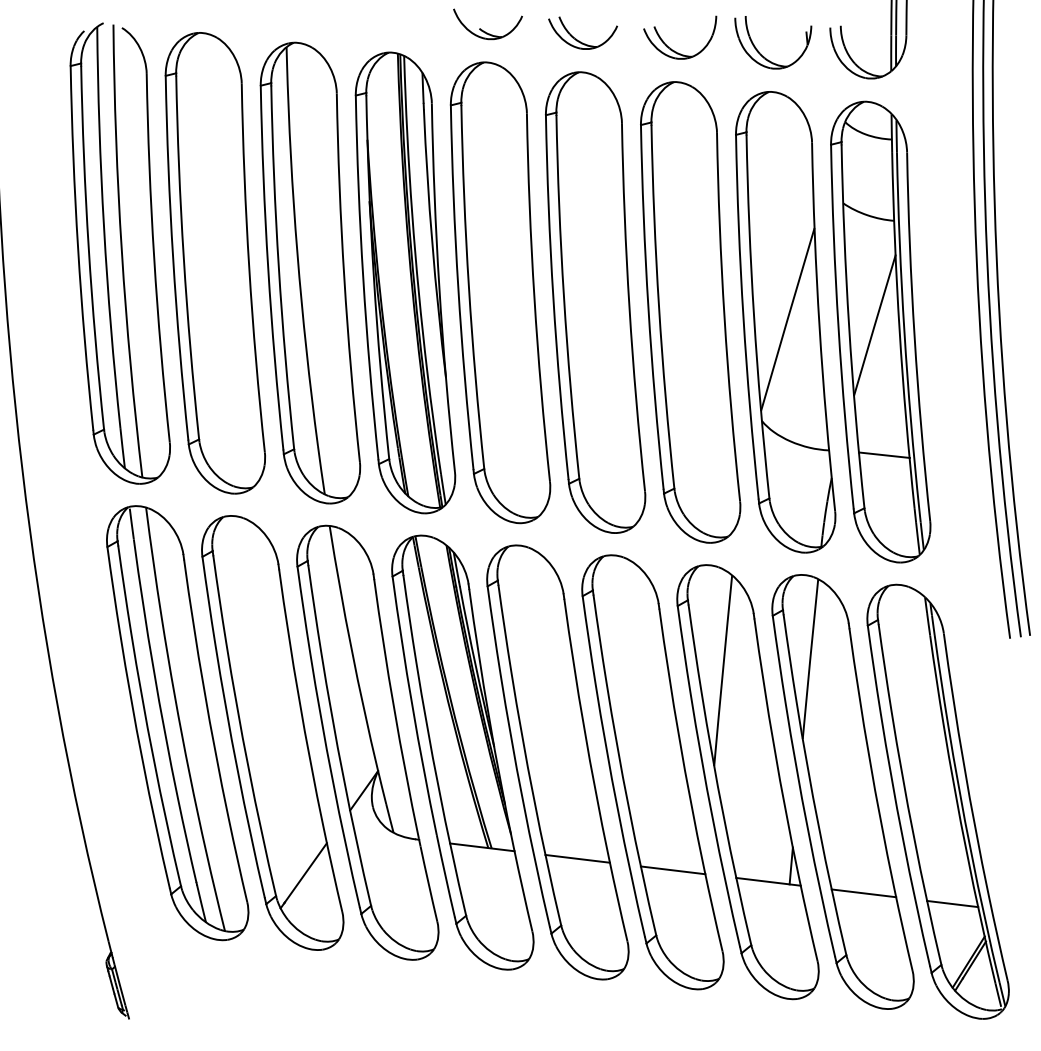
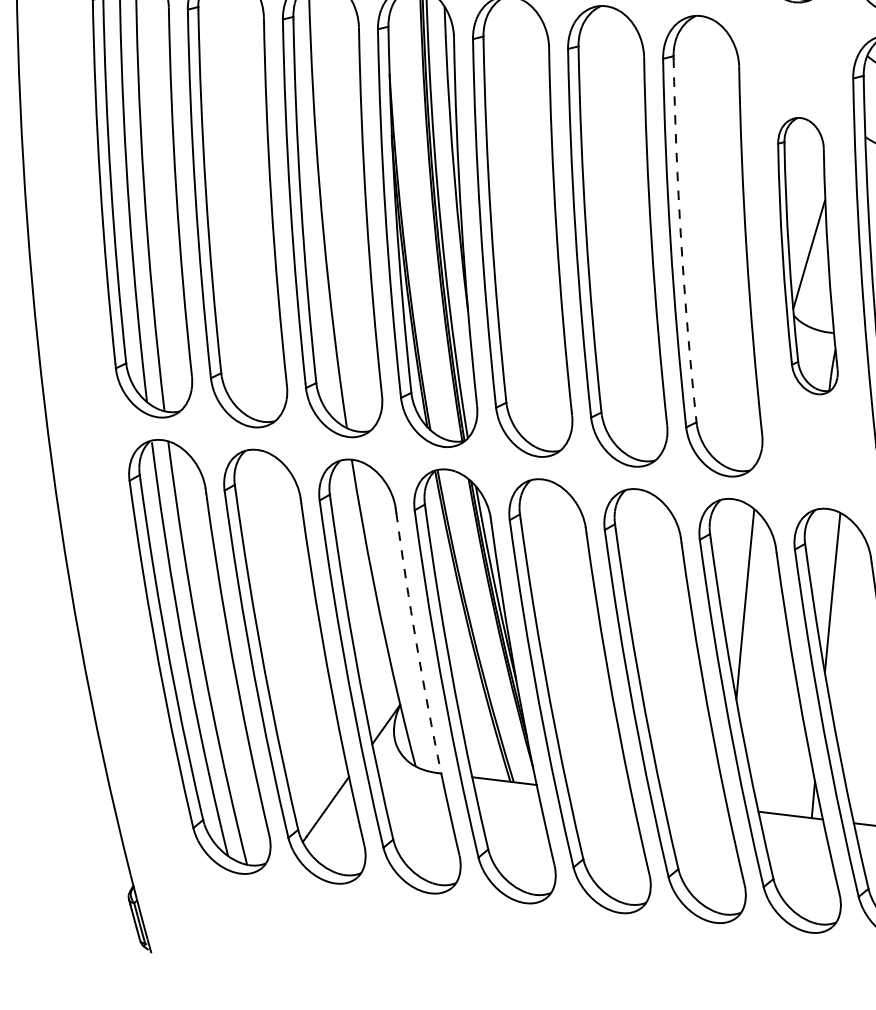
arc: (659, 306) -> (681, 240), solid -> dashed
part: (785, 322) -> (807, 256), size x0.6
arc: (394, 709) -> (416, 643), solid -> dashed
line: (577, 858) -> (599, 792), removed
line: (672, 870) -> (694, 804), removed

